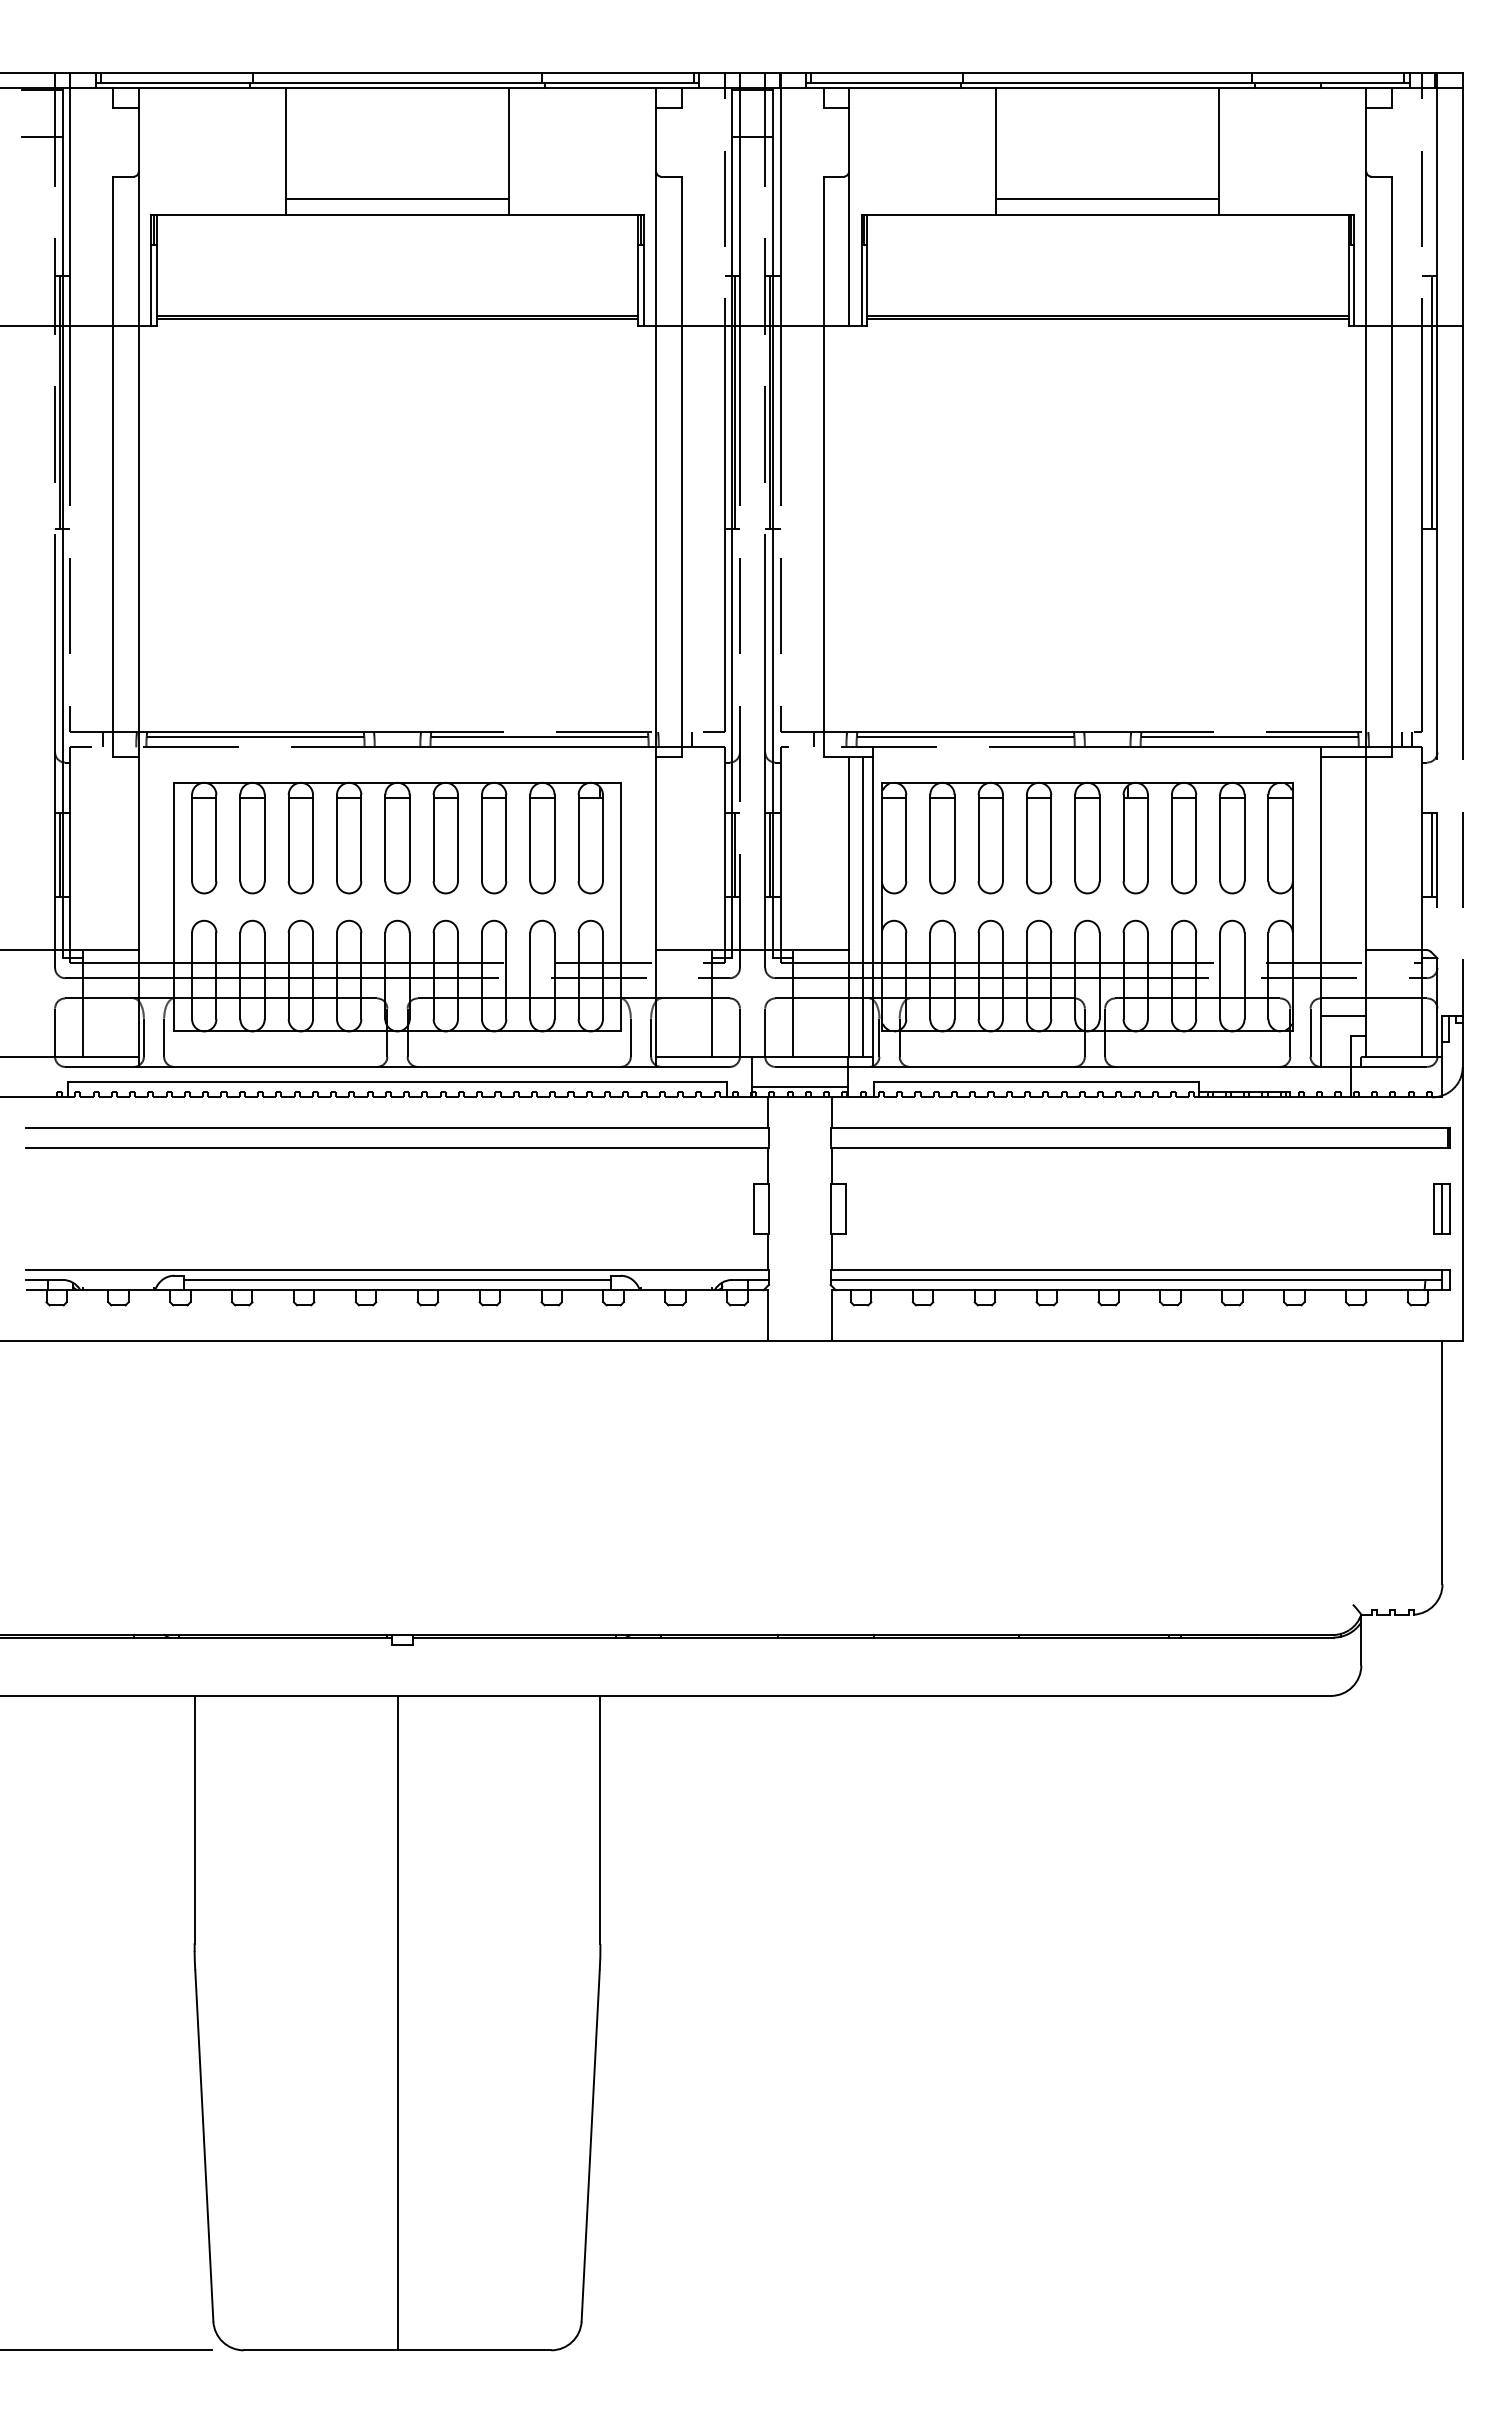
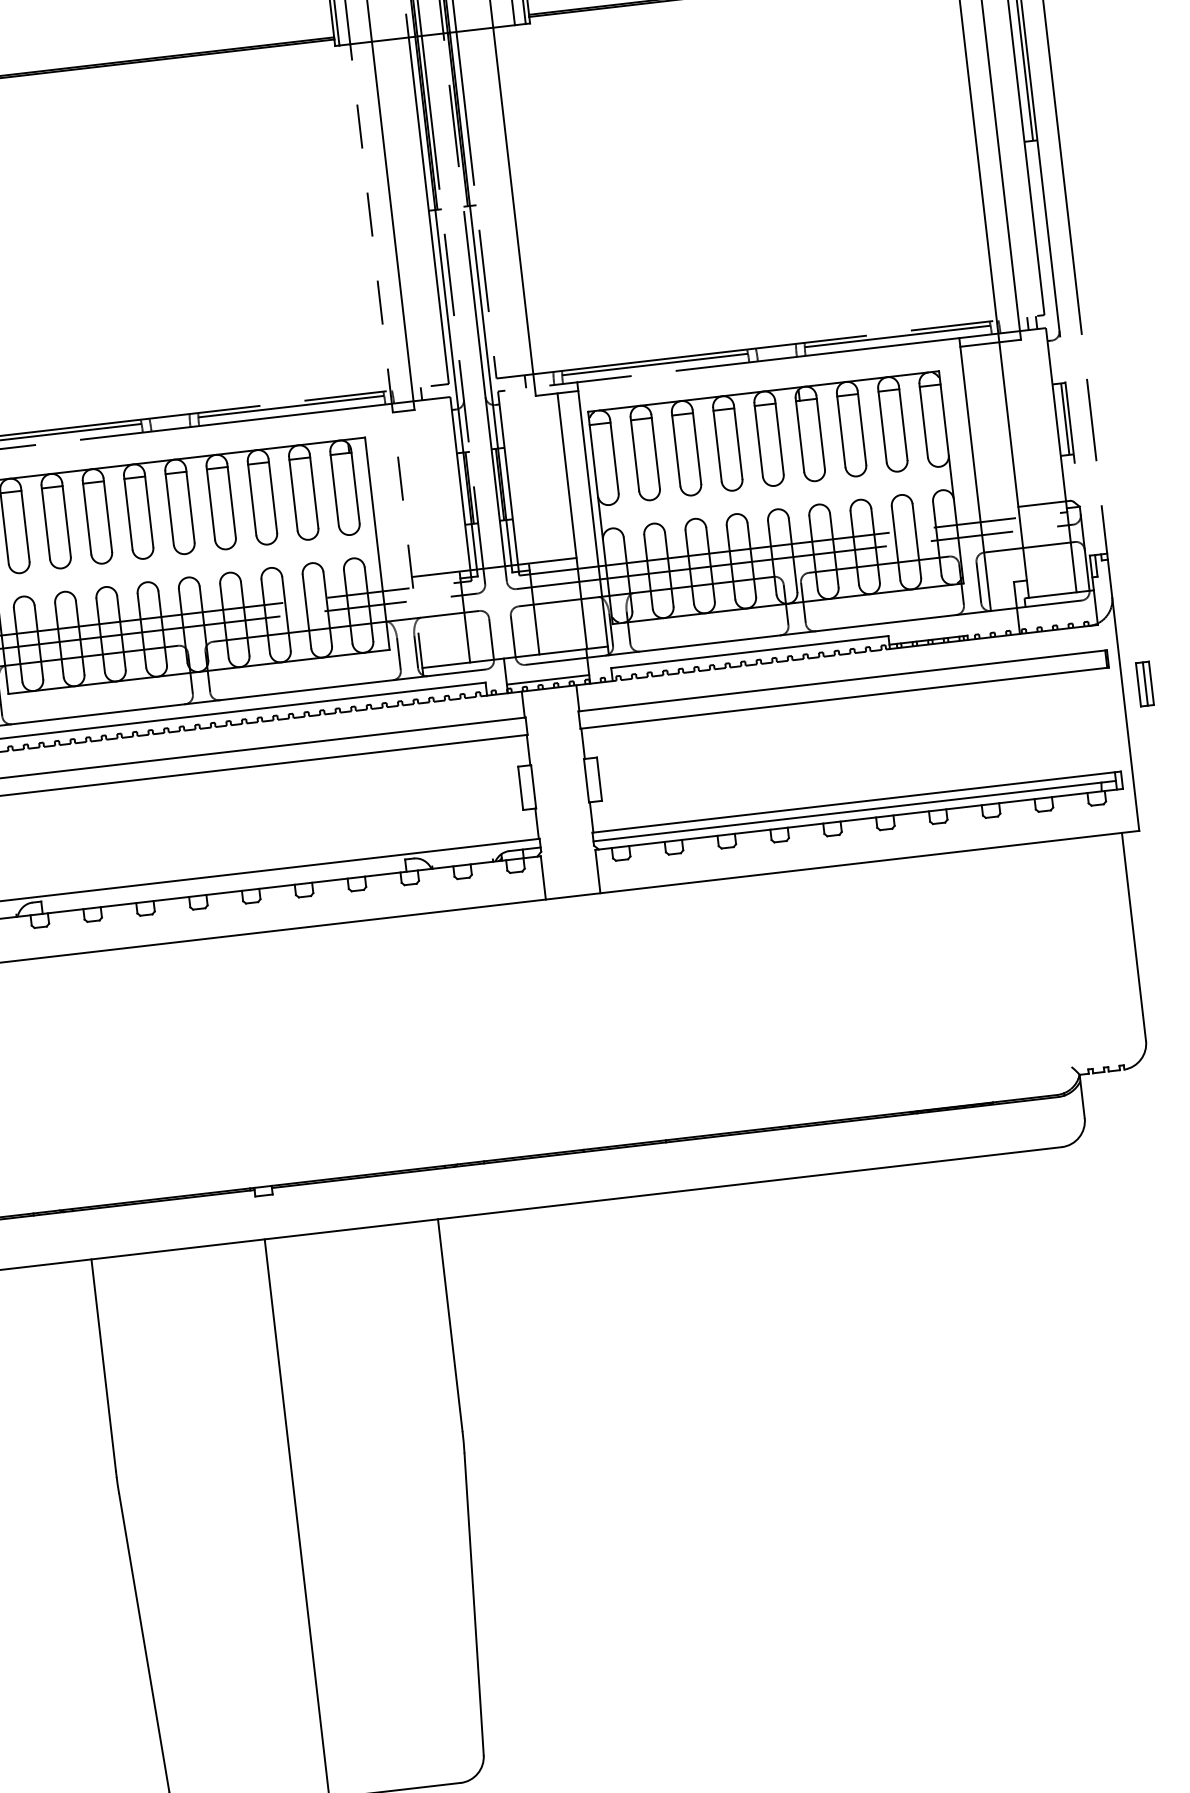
line: (656, 696) -> (387, 360), solid -> dashed
line: (863, 906) -> (584, 519), removed
line: (1343, 1016) -> (1005, 565), removed
part: (1441, 1208) -> (1144, 683), moved
line: (397, 1279) -> (223, 883), removed

